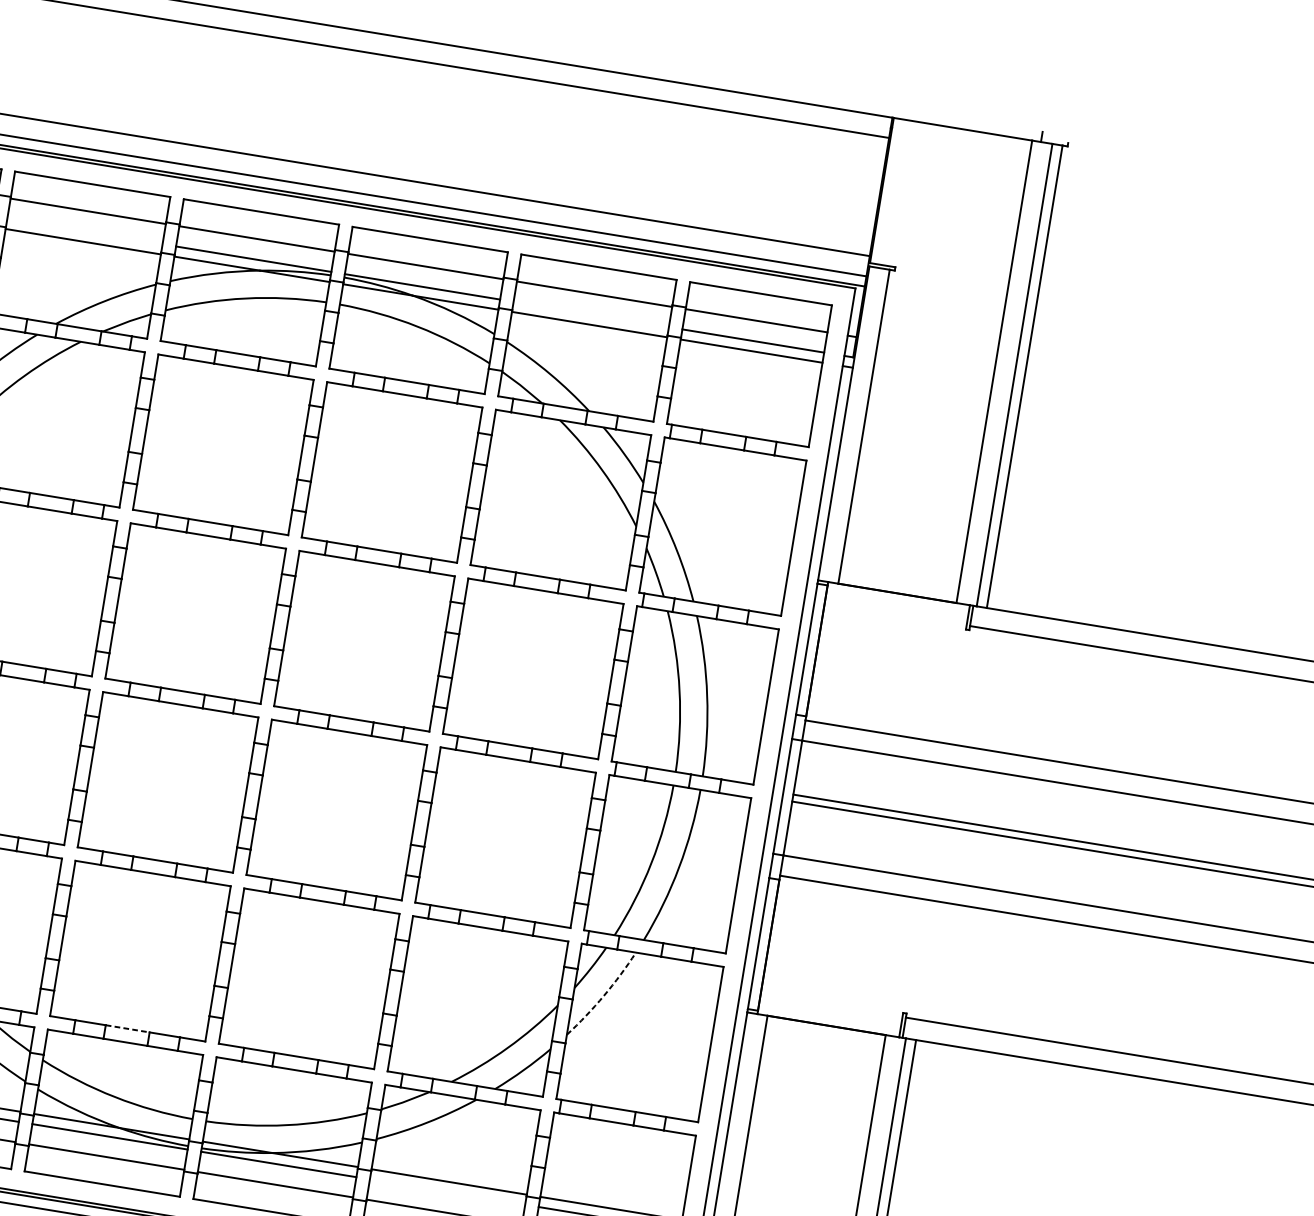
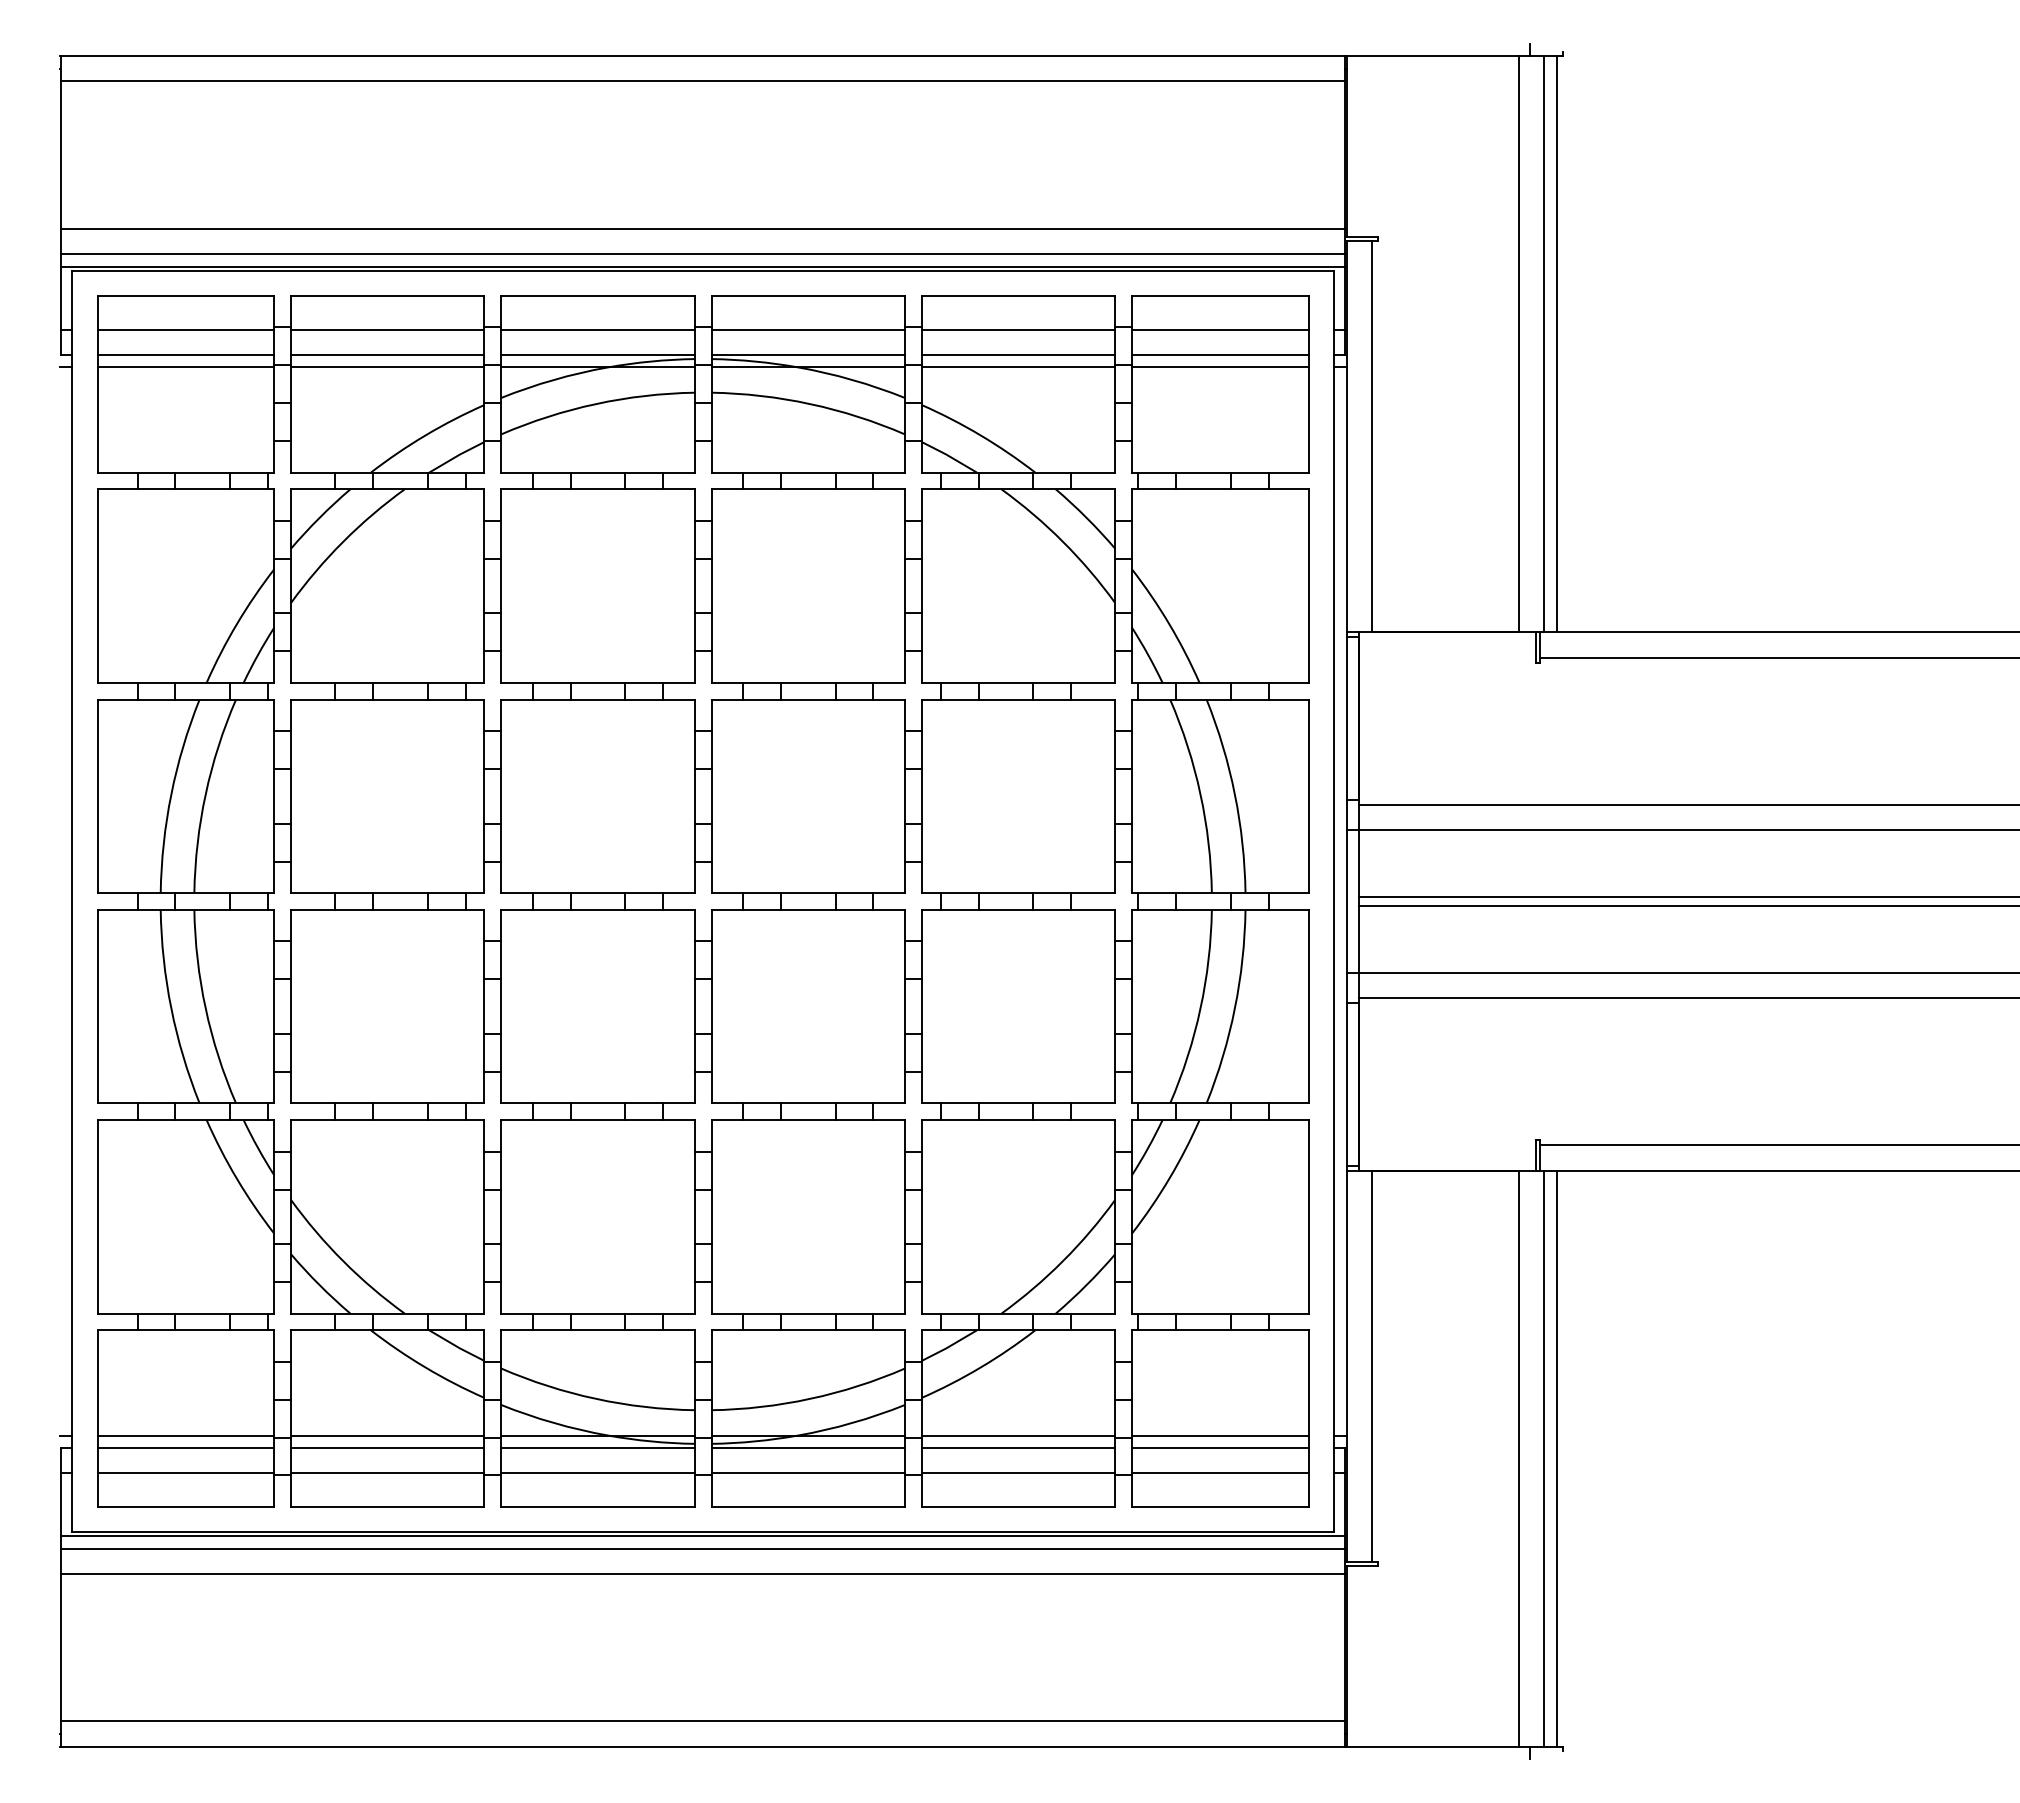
line: (84, 231) -> (387, 354), added
line: (591, 314) -> (1018, 354), added
arc: (604, 995) -> (1169, 1178), dashed -> solid
line: (128, 1028) -> (598, 1313), dashed -> solid
line: (447, 1192) -> (1018, 1448), added

